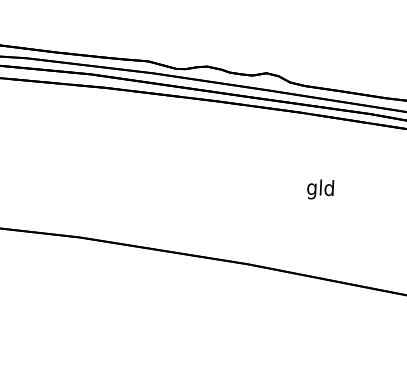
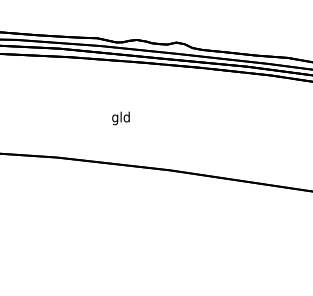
text: (319, 189) -> (120, 118), moved

